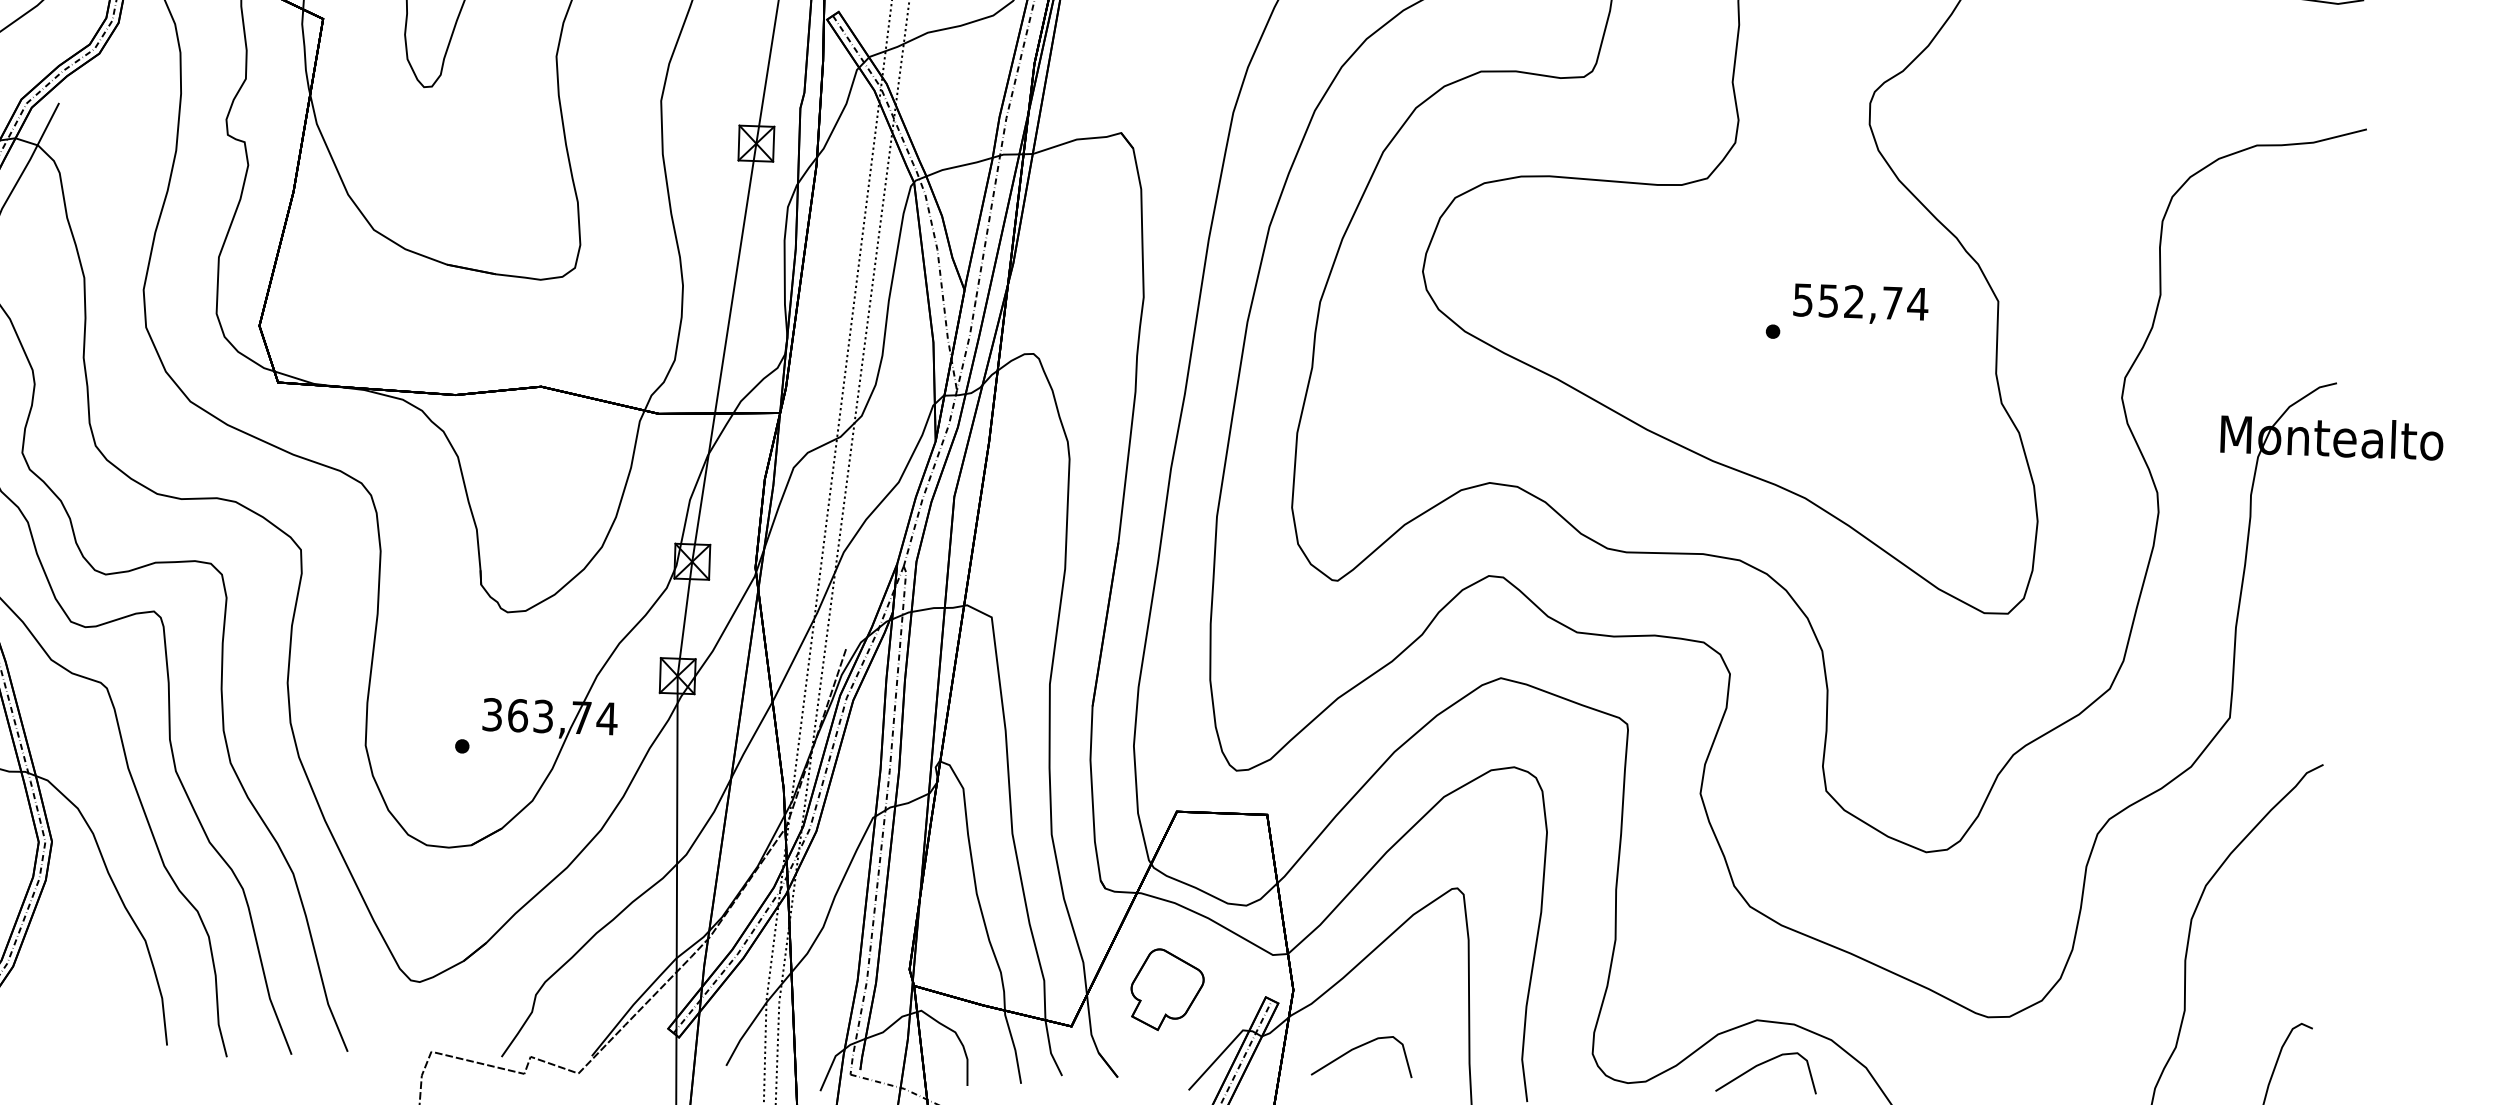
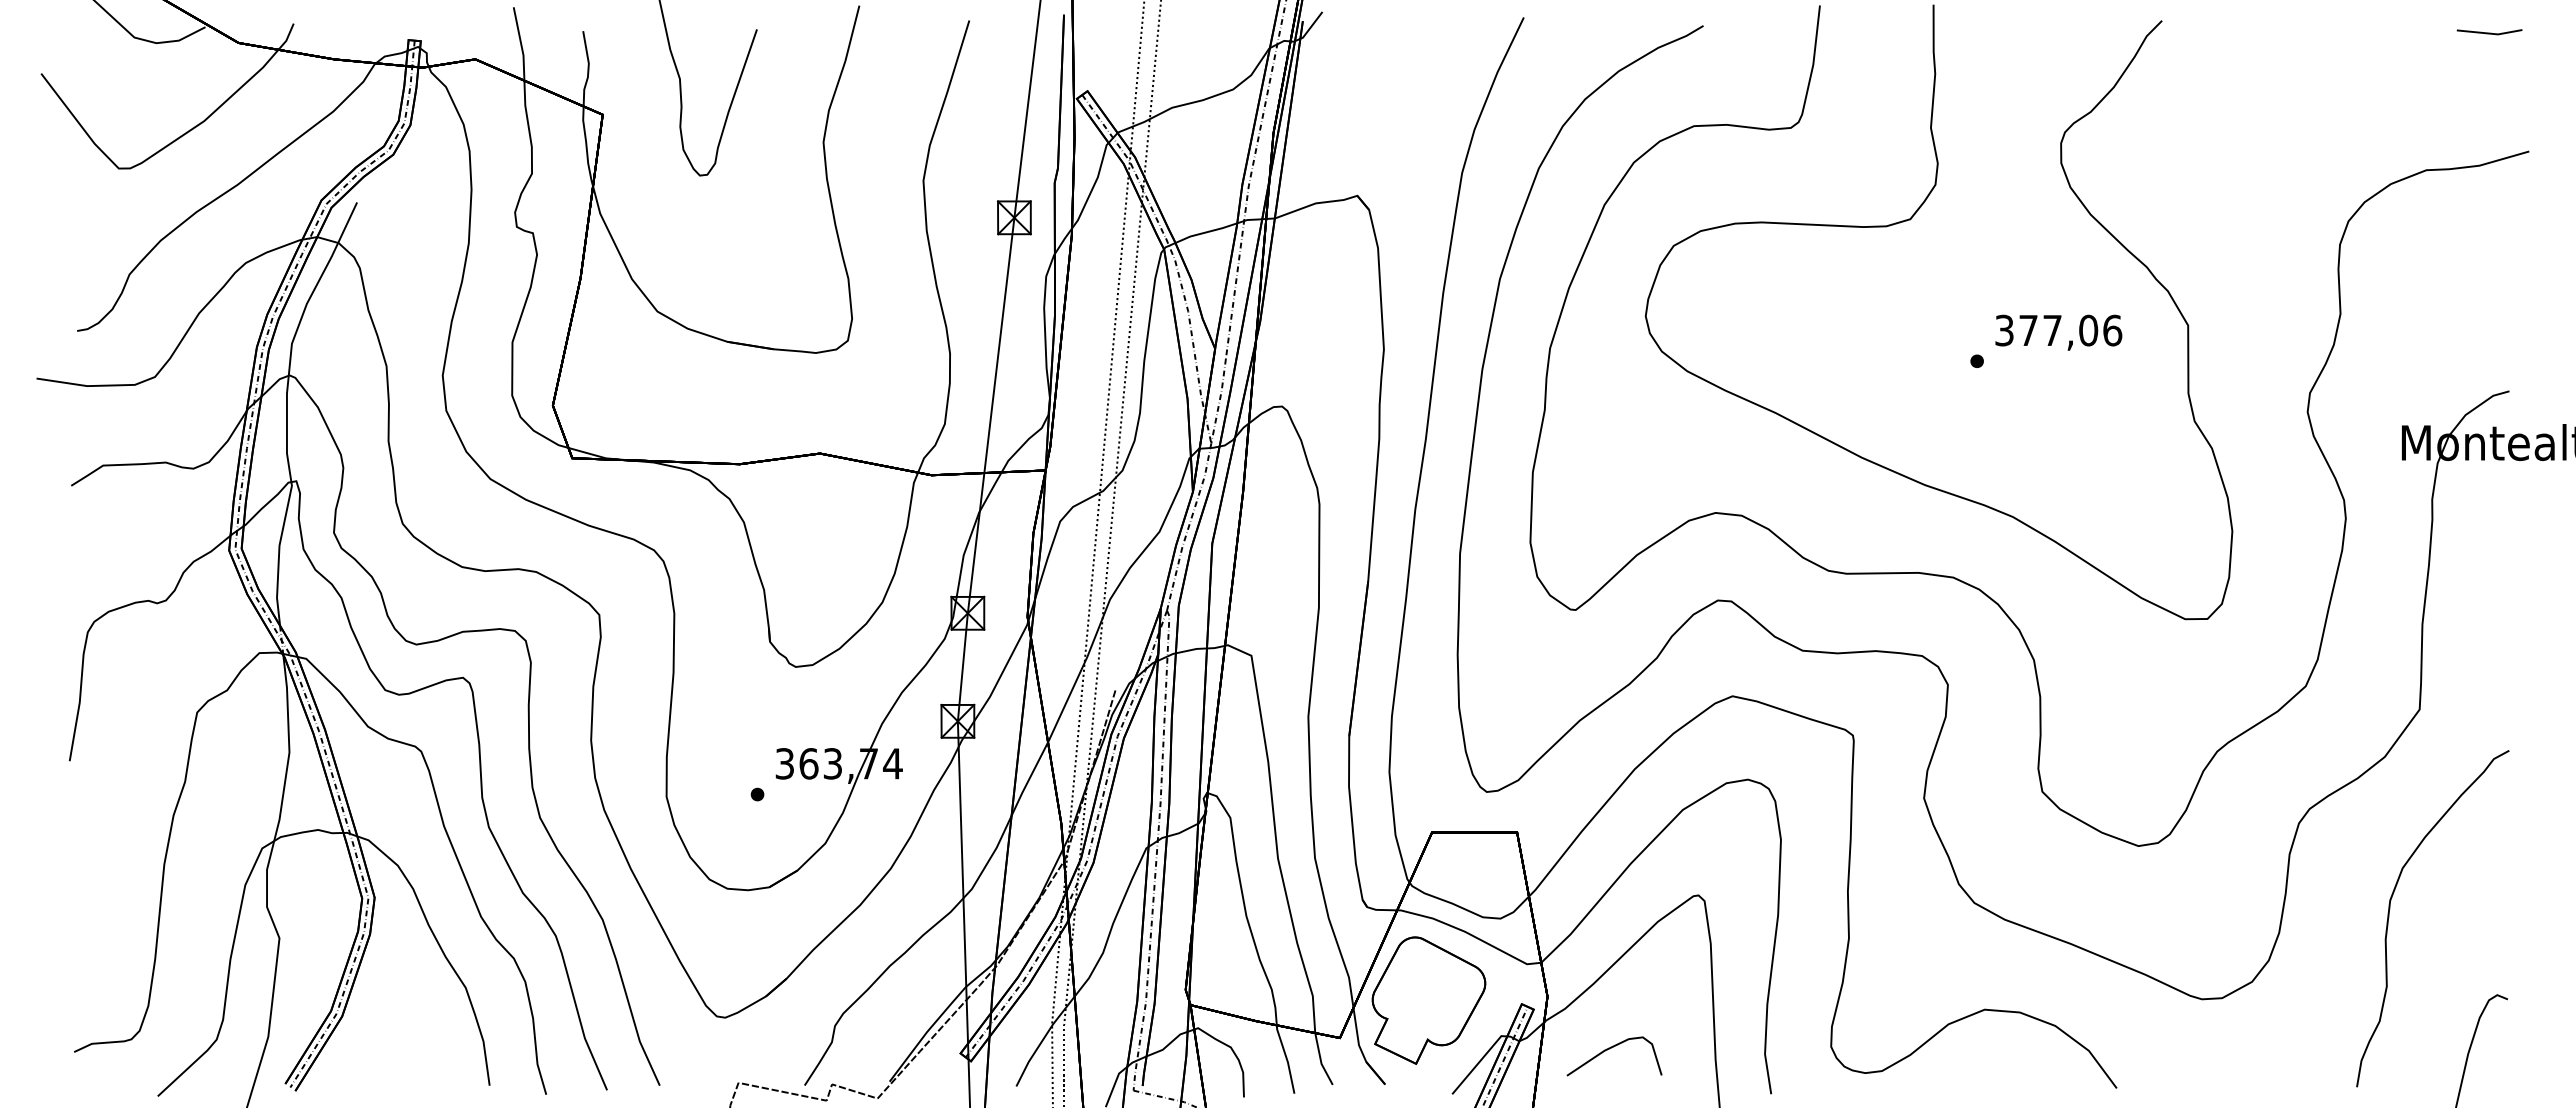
text: (1861, 302) -> (2059, 330), 552,74 -> 377,06
part: (1166, 989) -> (1428, 1000), size x1.67
curve: (1763, 1063) -> (1992, 1050), removed

